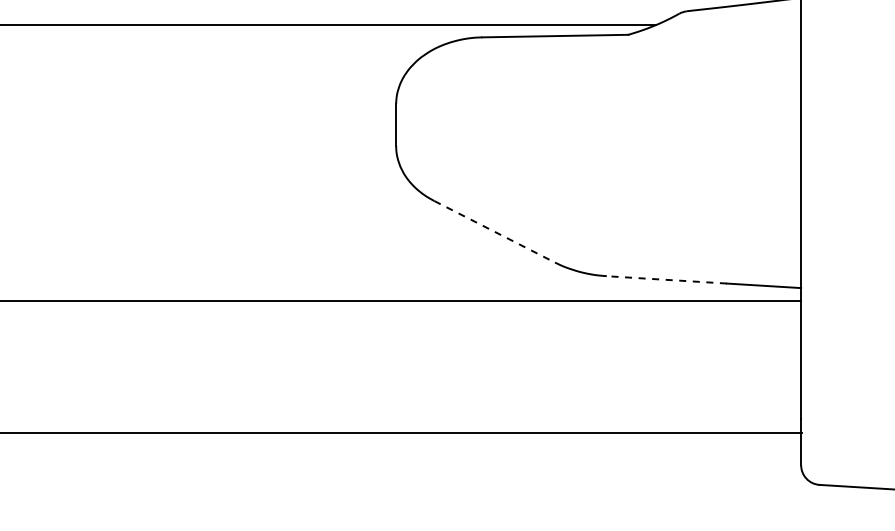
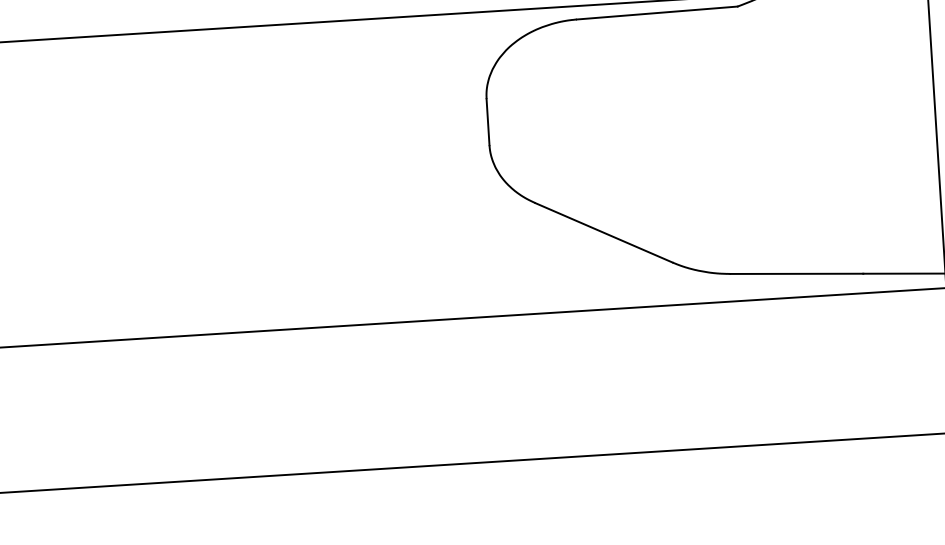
line: (494, 231) -> (603, 232), dashed -> solid
line: (666, 279) -> (796, 273), dashed -> solid

